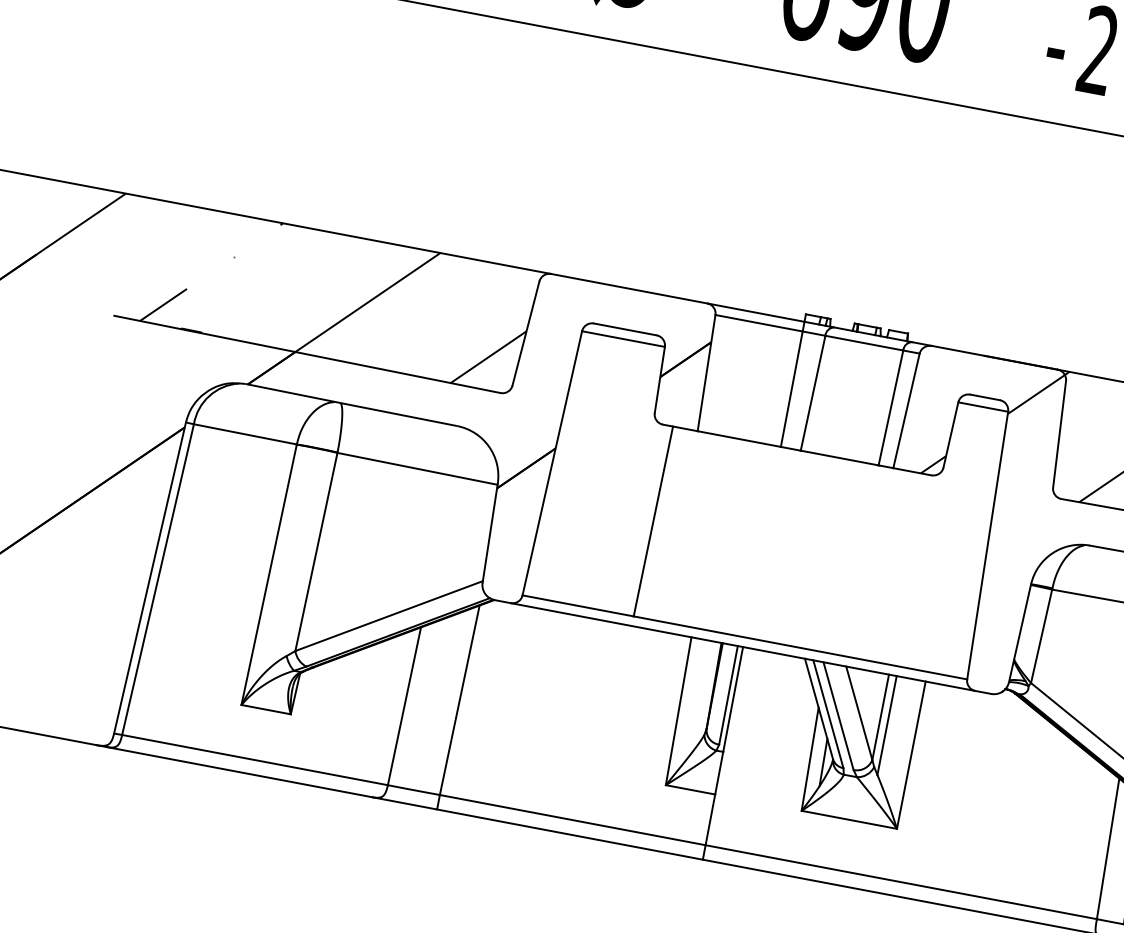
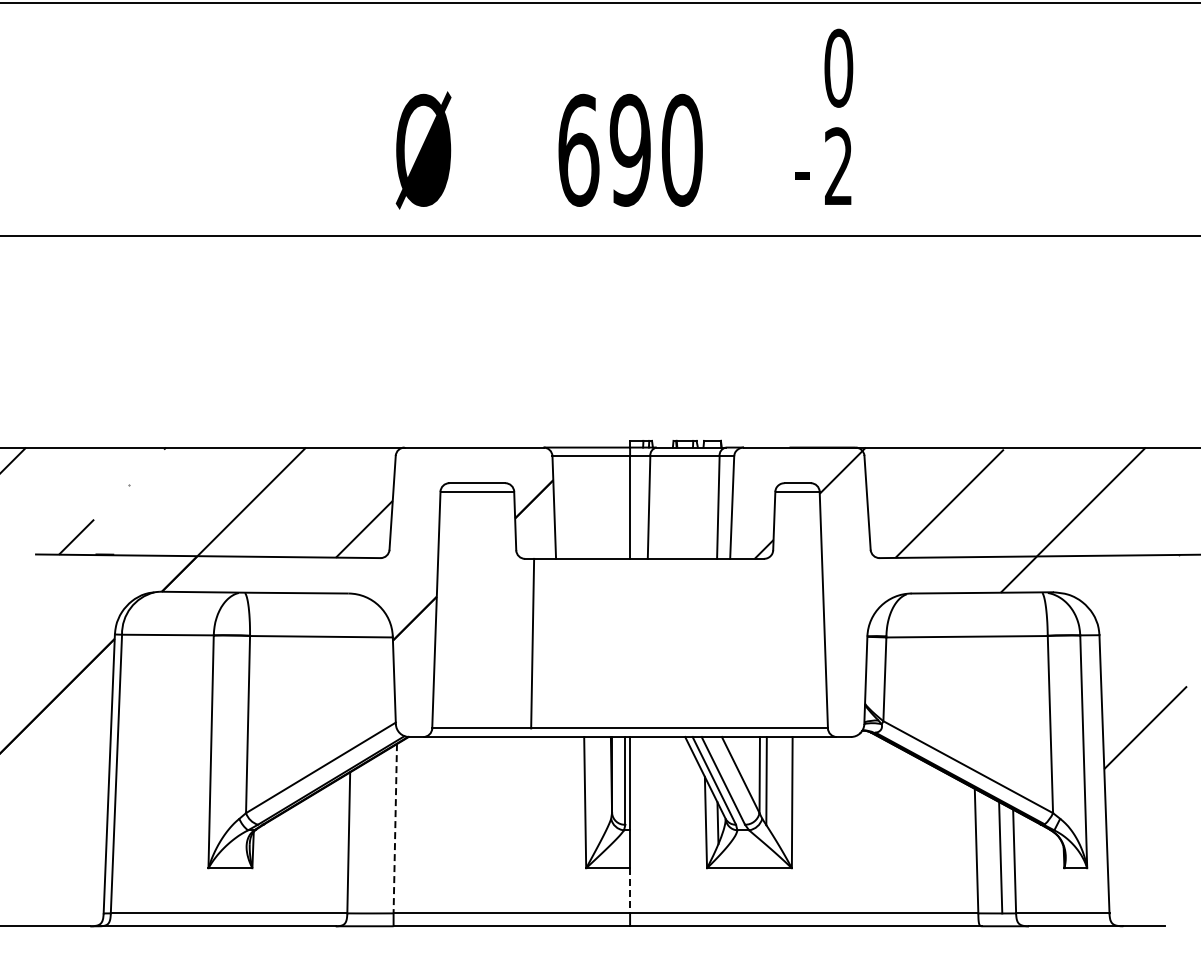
line: (460, 700) -> (395, 828), solid -> dashed
line: (710, 819) -> (630, 890), solid -> dashed

